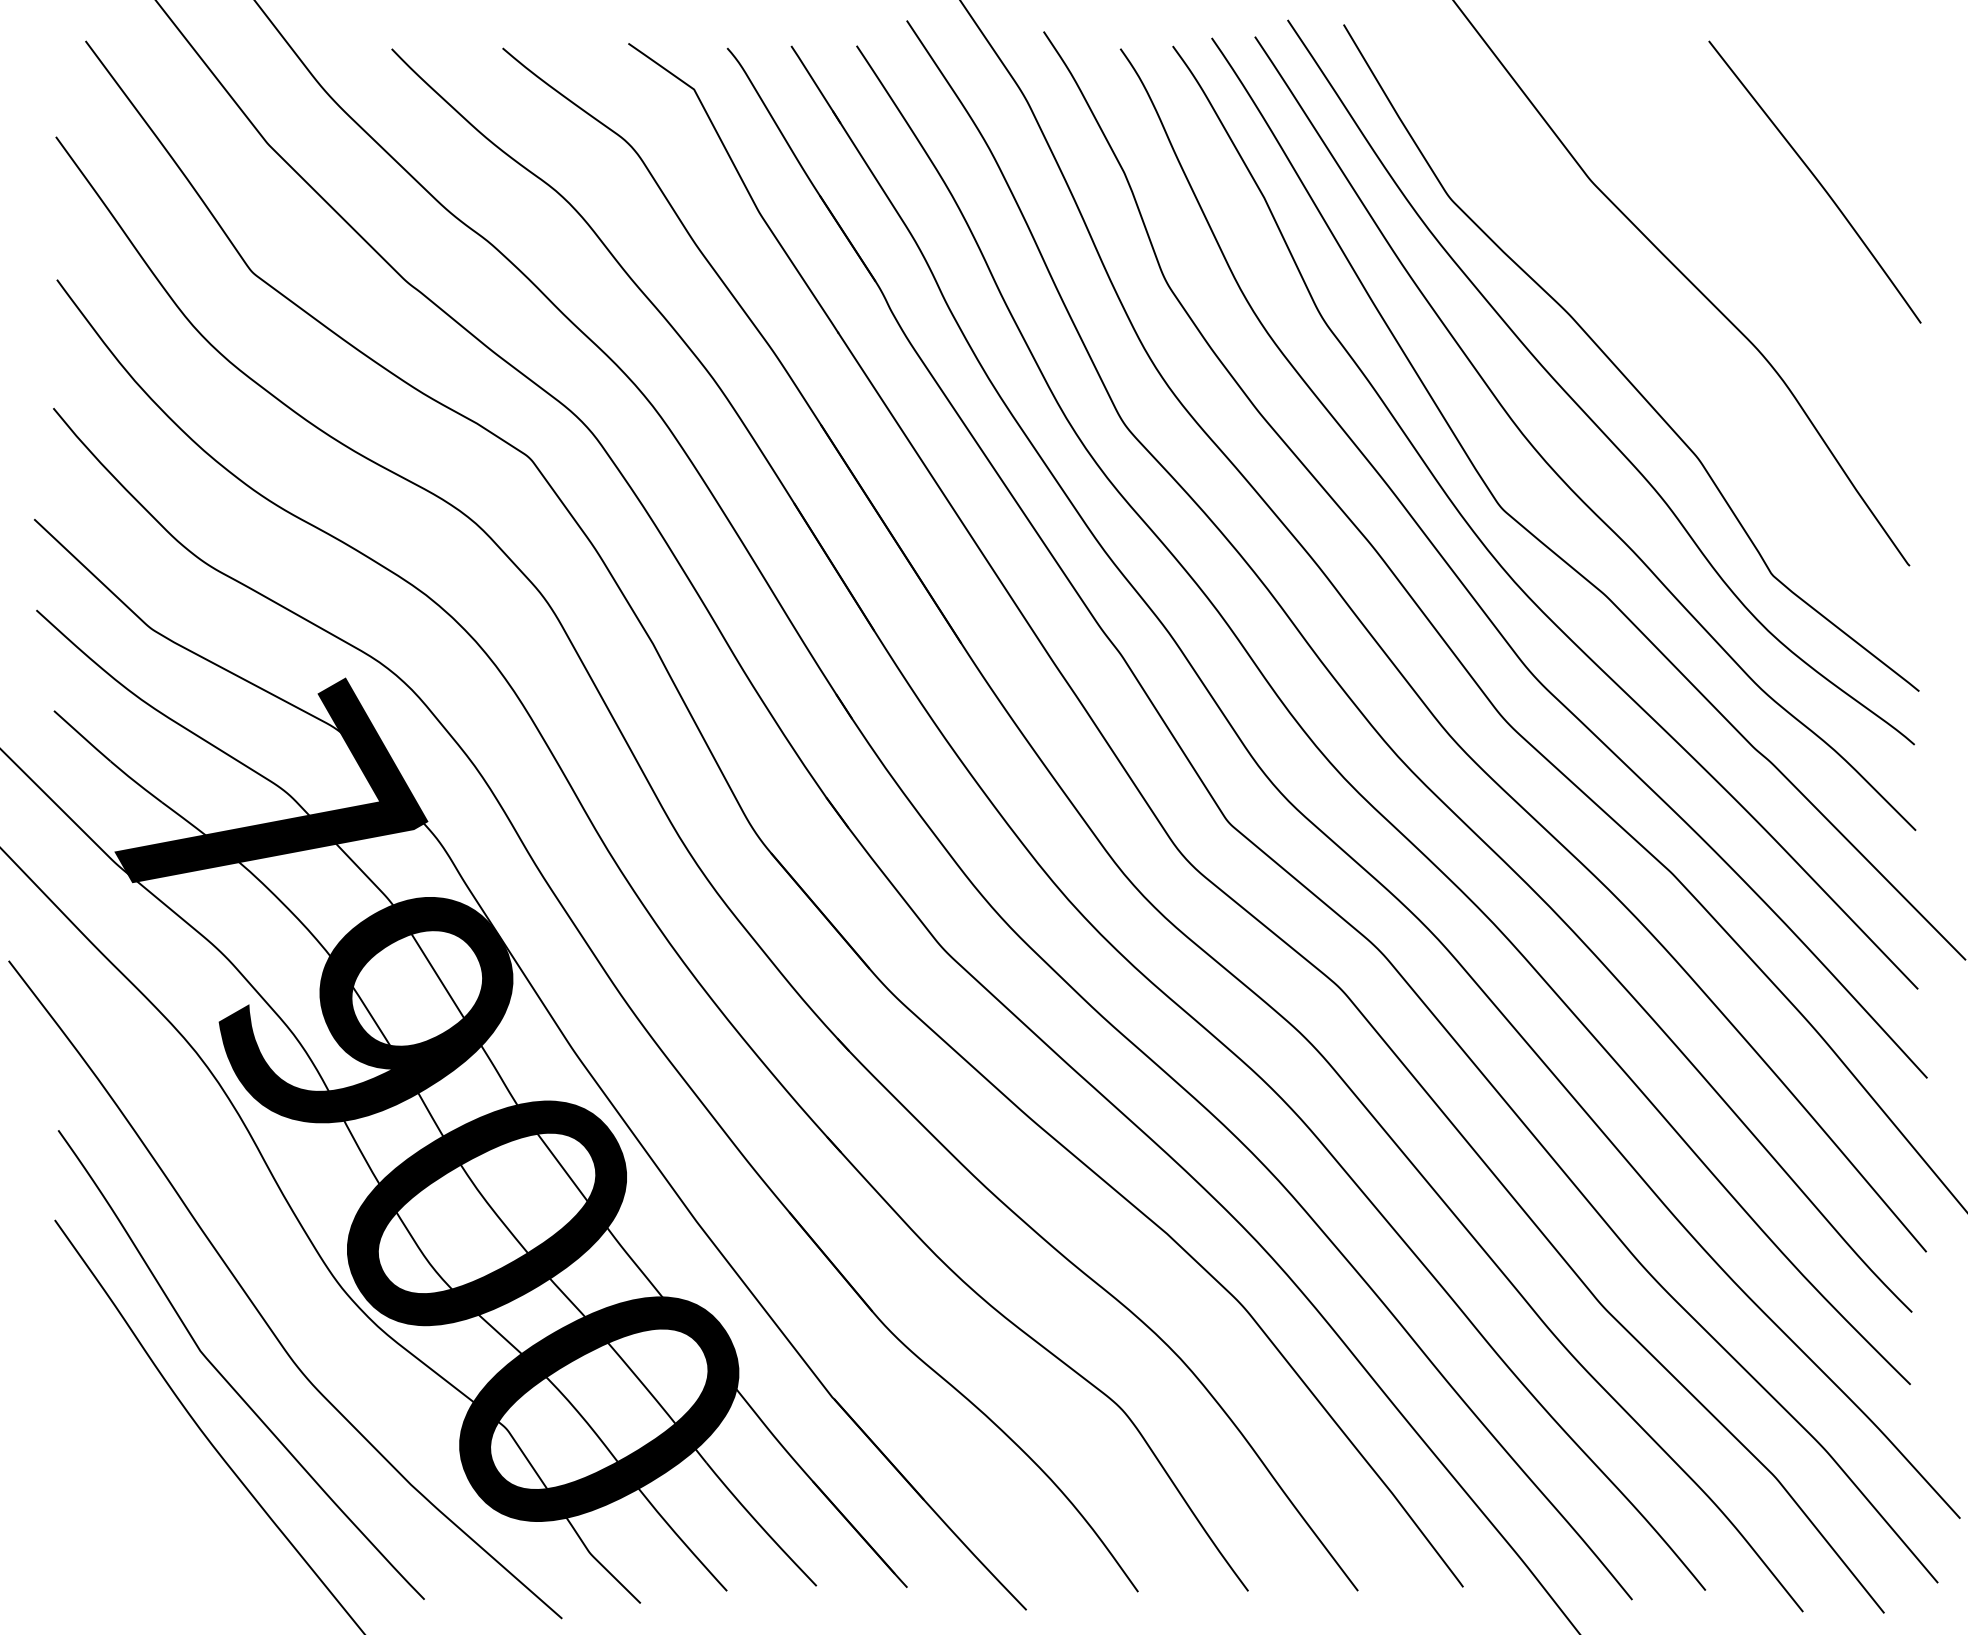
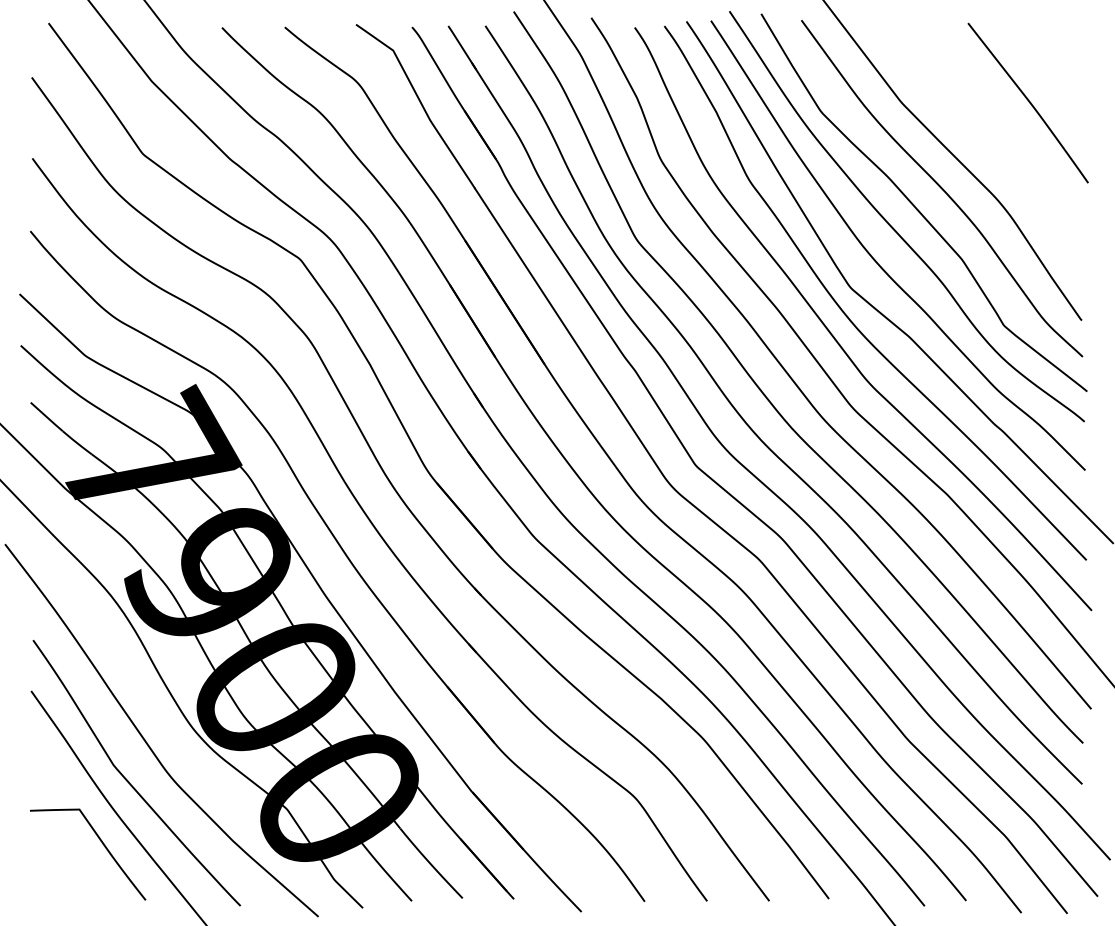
curve: (1663, 332) -> (942, 188), added
curve: (180, 1491) -> (102, 844), added

